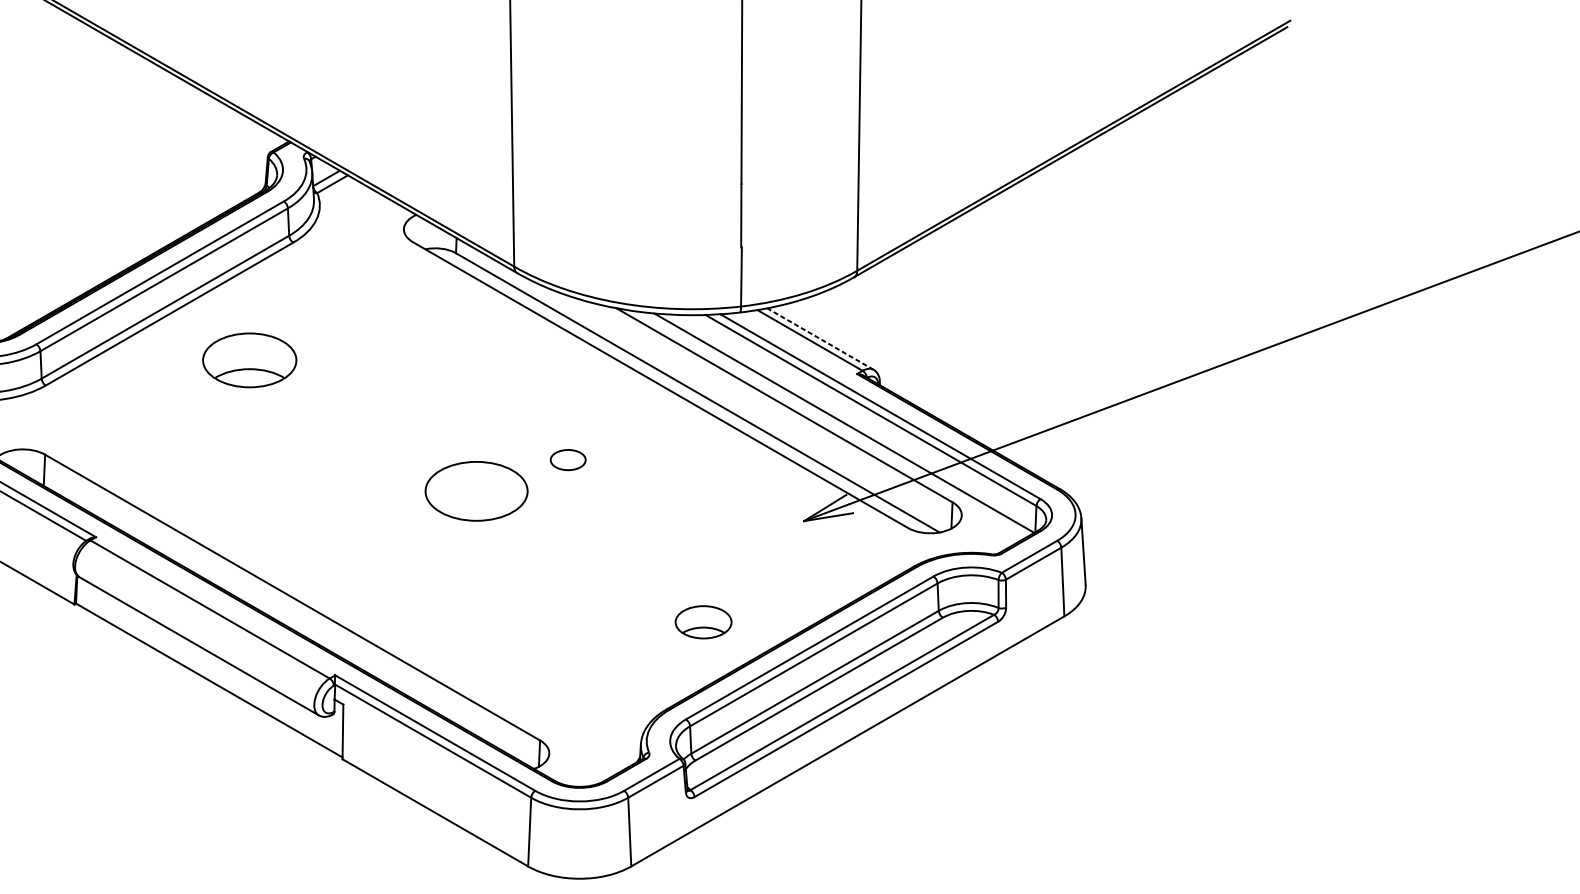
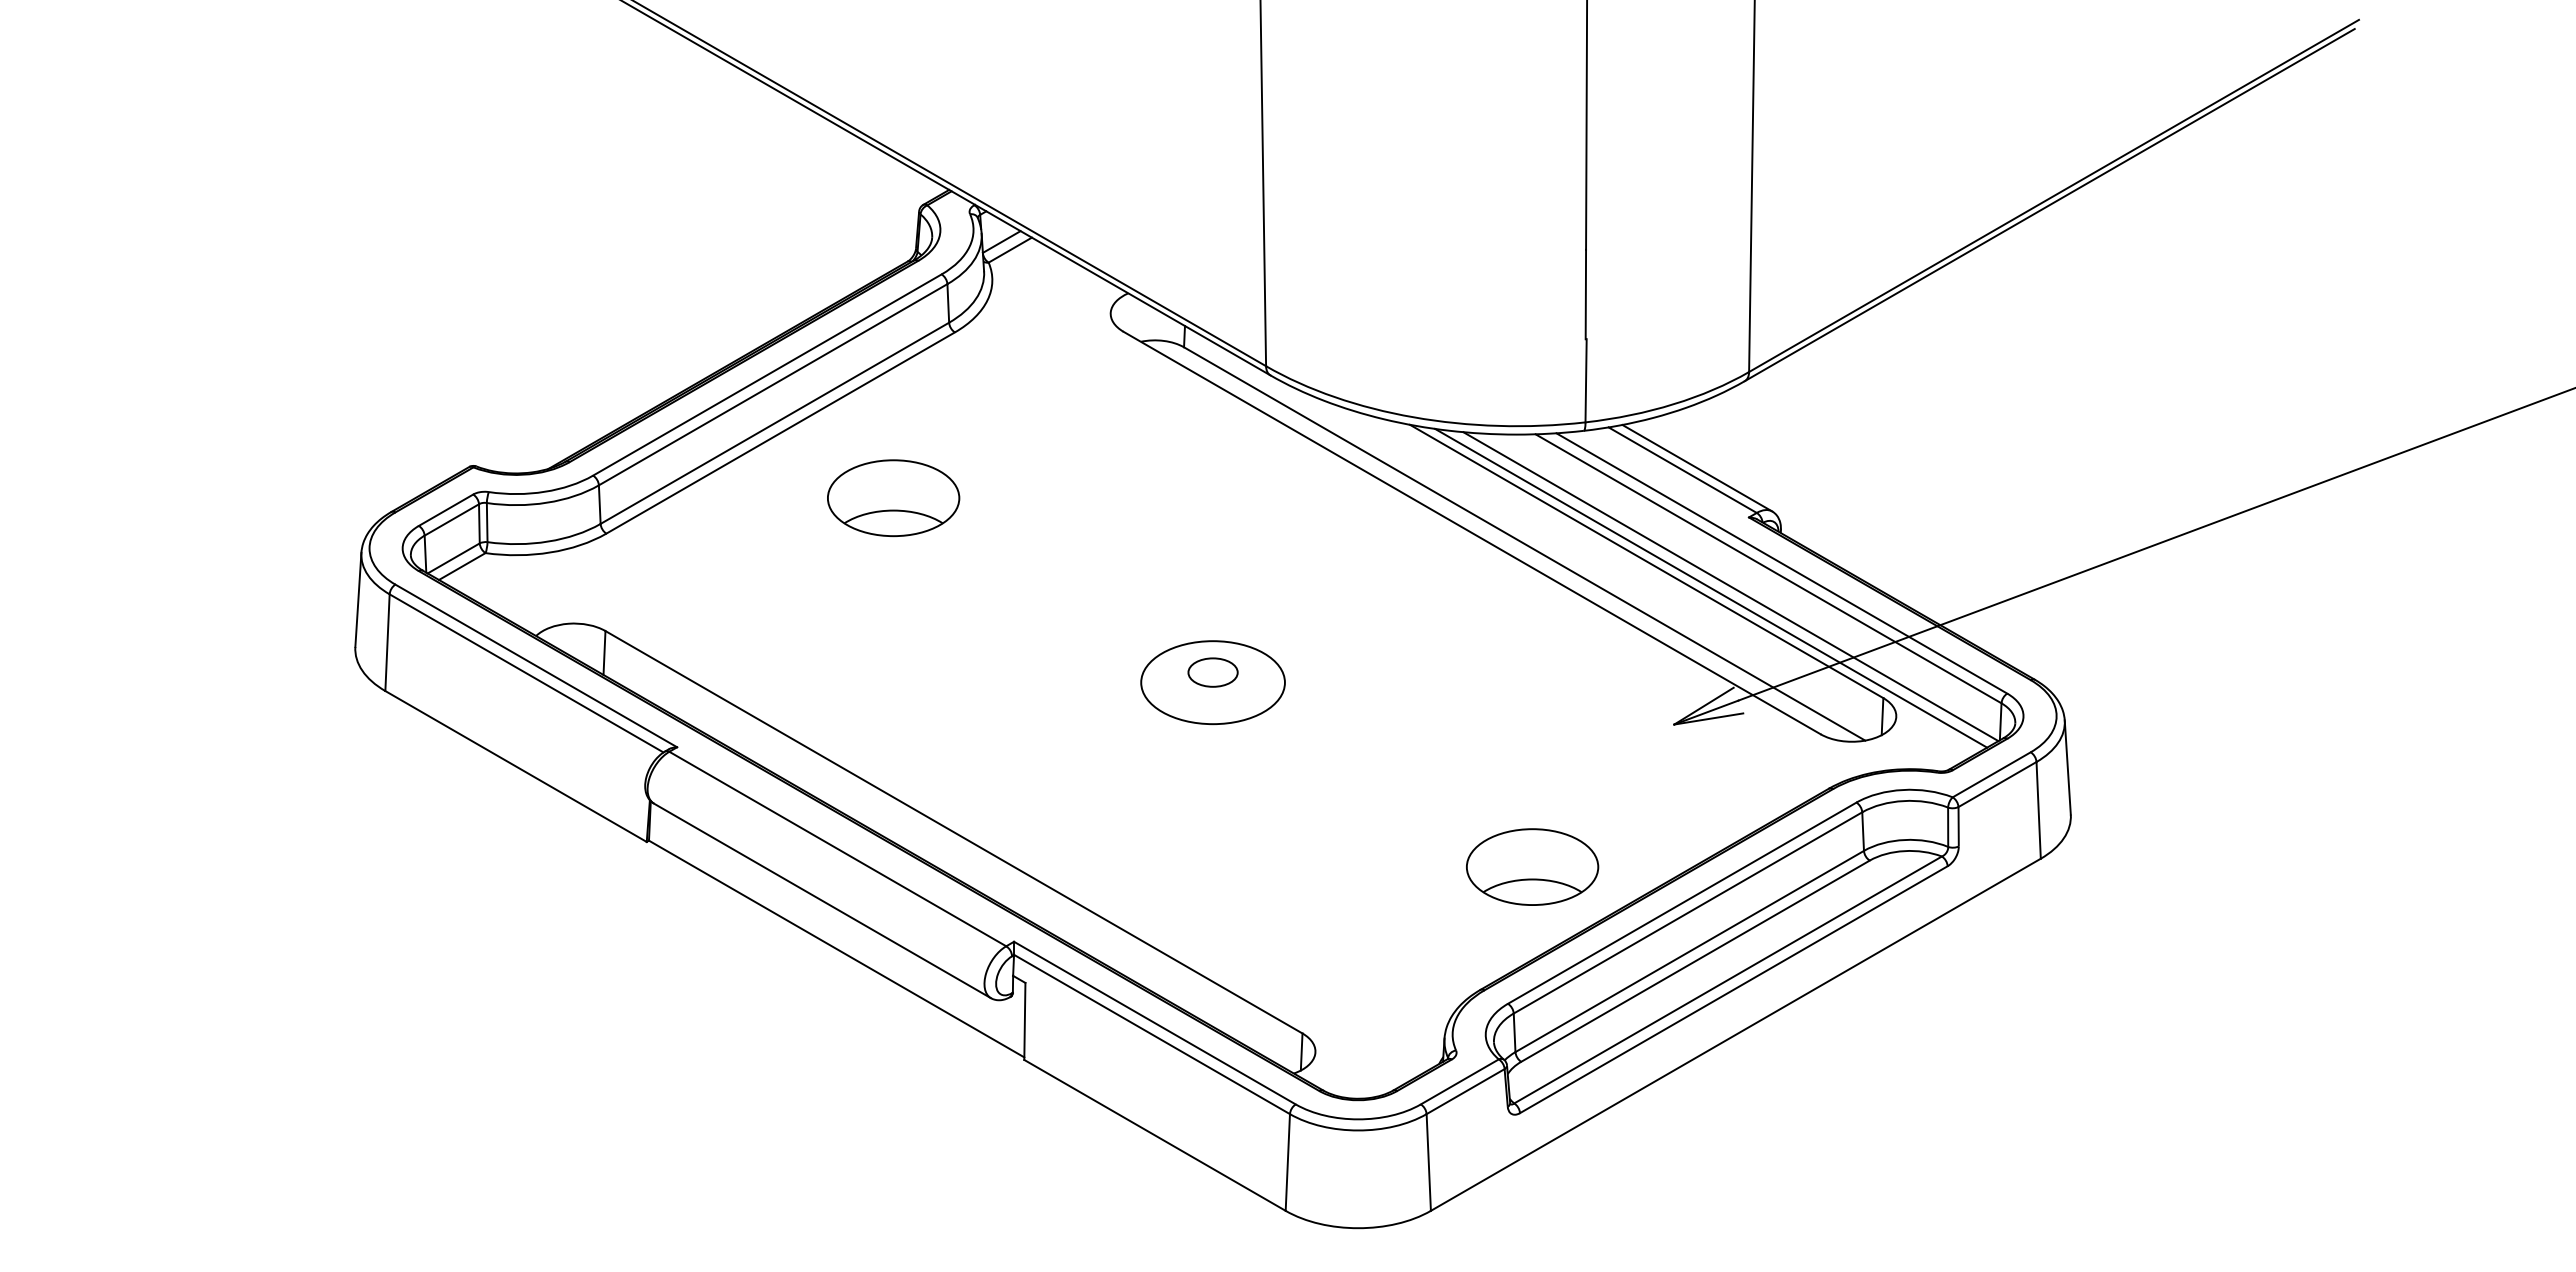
line: (819, 338) -> (1696, 467), dashed -> solid
line: (830, 423) -> (1711, 587), added
part: (567, 460) -> (1212, 672), moved
part: (703, 621) -> (1532, 866), size x1.67

